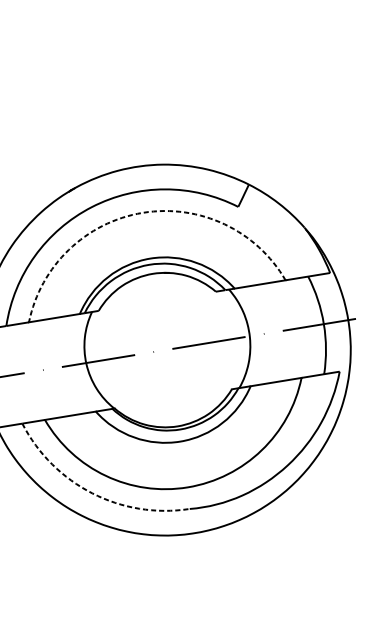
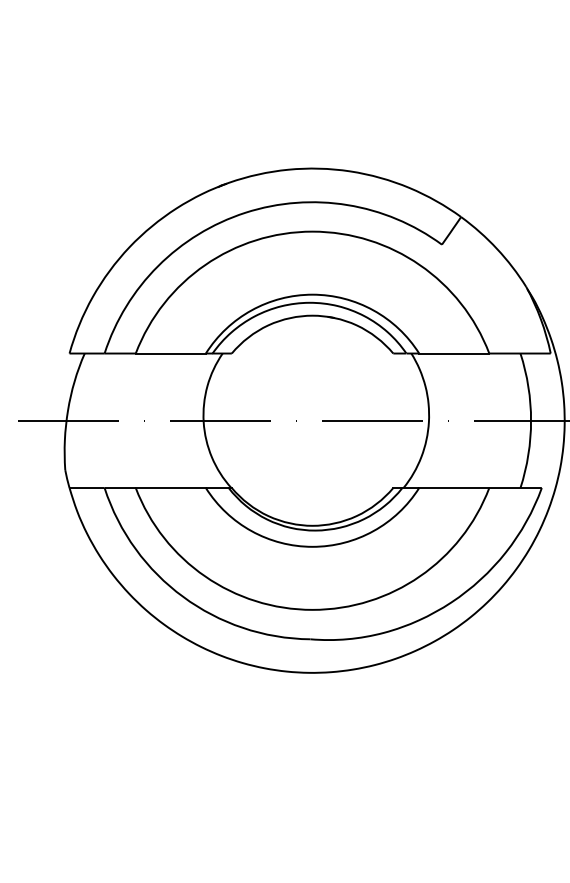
arc: (142, 212) -> (312, 231), dashed -> solid
arc: (92, 493) -> (183, 596), dashed -> solid

